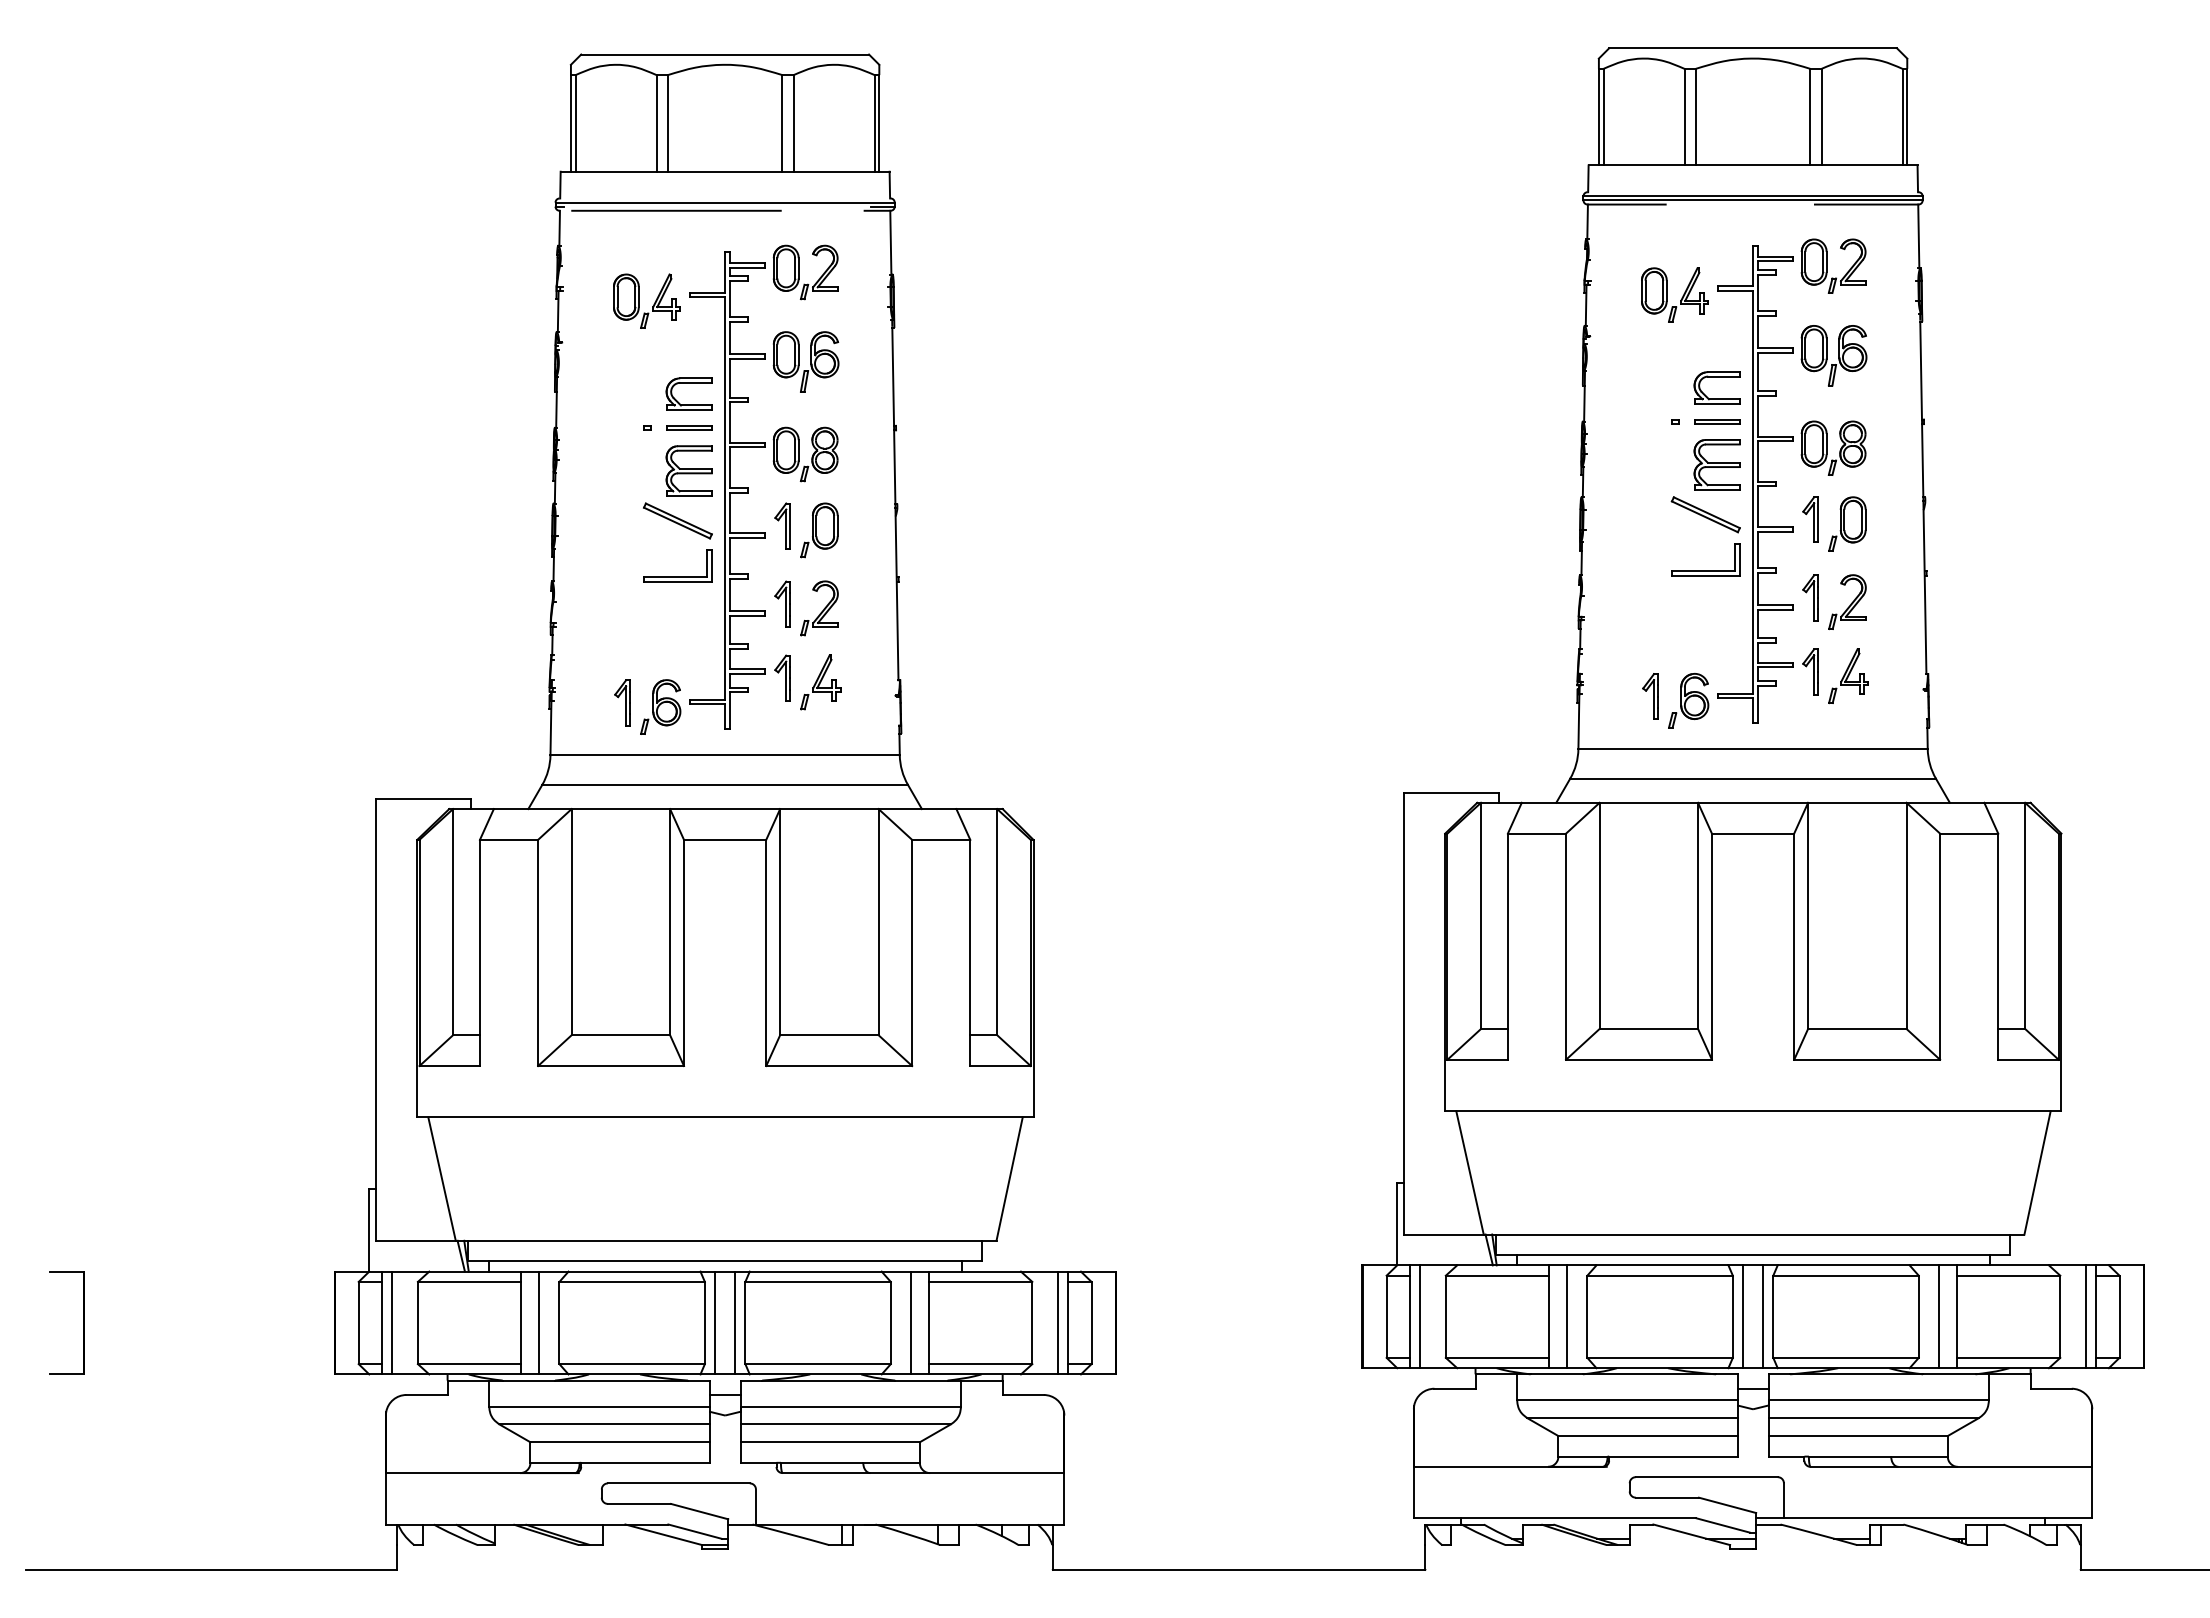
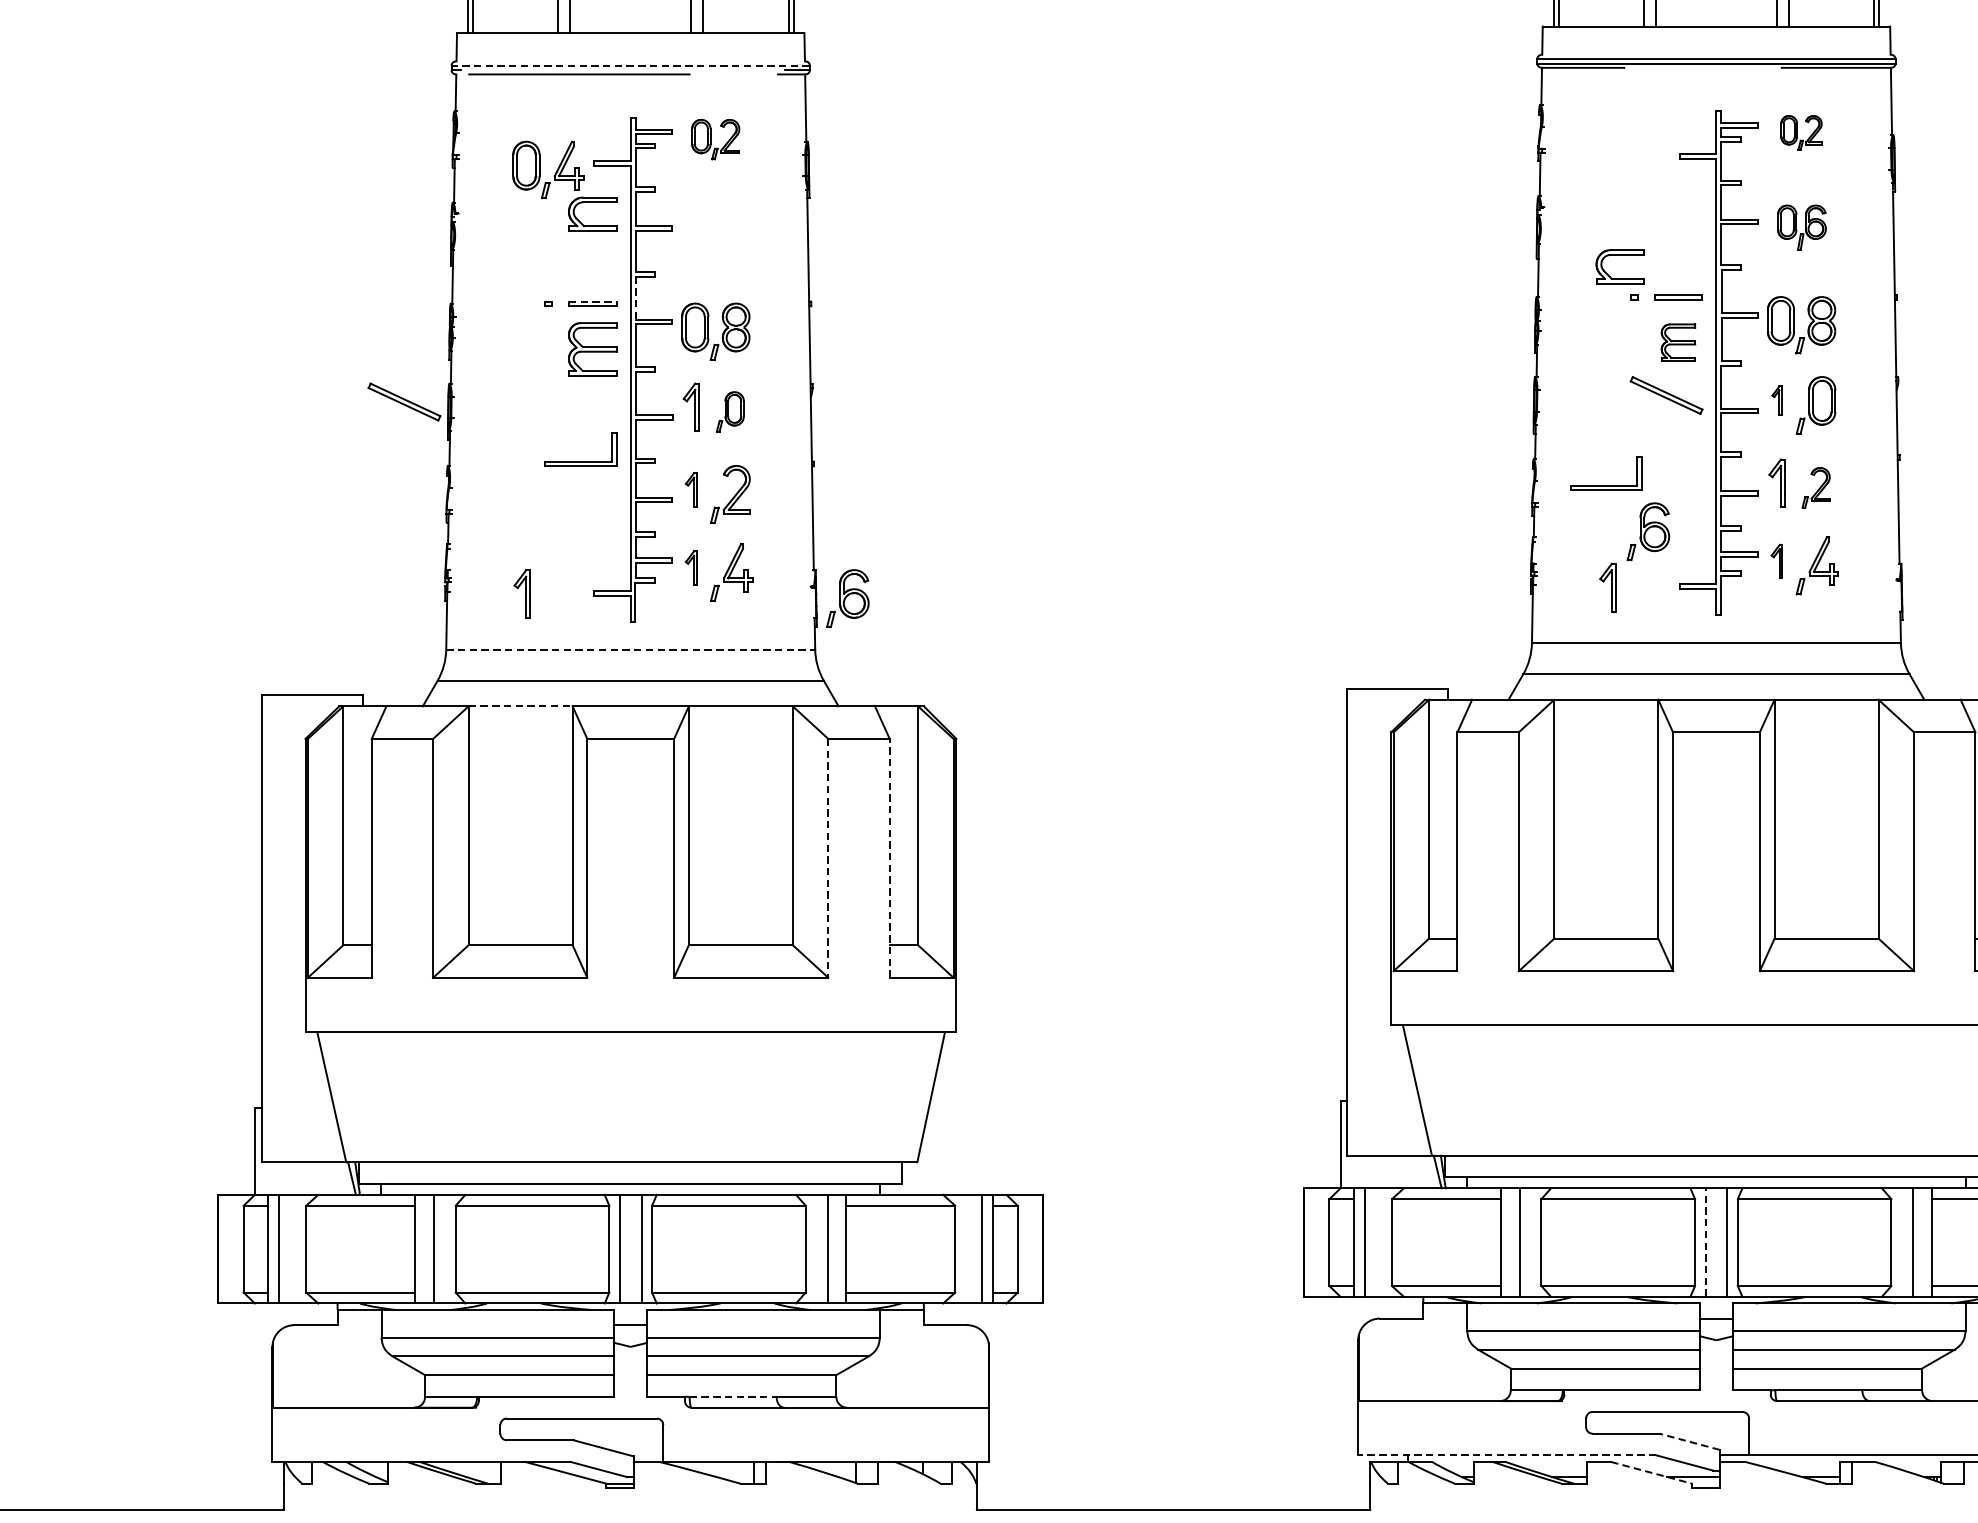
line: (725, 202) -> (631, 65), solid -> dashed
part: (1833, 265) -> (1801, 132), size x0.6
part: (805, 272) -> (715, 139), size x0.7
part: (1667, 294) -> (1626, 162), removed
part: (1833, 355) -> (1801, 227), size x0.7
part: (805, 361) -> (715, 233), removed
part: (1716, 377) -> (1619, 255), moved
part: (688, 383) -> (592, 202), moved
line: (729, 423) -> (635, 299), solid -> dashed
line: (689, 425) -> (593, 301), solid -> dashed
part: (1716, 464) -> (1677, 342), size x0.7
part: (1810, 519) -> (1777, 400), size x0.6
part: (677, 520) -> (404, 401), moved
part: (819, 530) -> (730, 412), size x0.7
part: (1705, 570) -> (1605, 484), moved
part: (1847, 602) -> (1816, 488), size x0.7
part: (782, 603) -> (691, 489), size x0.7
part: (1810, 671) -> (1777, 561), size x0.7
part: (782, 677) -> (691, 567), size x0.7
part: (1688, 700) -> (1648, 531), moved
part: (660, 706) -> (847, 598), moved
line: (725, 755) -> (631, 649), solid -> dashed
line: (621, 809) -> (521, 706), solid -> dashed
line: (970, 952) -> (889, 857), solid -> dashed
line: (912, 953) -> (828, 858), solid -> dashed
line: (1742, 1316) -> (1705, 1242), solid -> dashed
line: (822, 1462) -> (733, 1396), solid -> dashed
line: (1727, 1505) -> (1689, 1441), solid -> dashed
line: (1554, 1518) -> (1506, 1455), solid -> dashed
line: (1691, 1534) -> (1651, 1472), solid -> dashed

